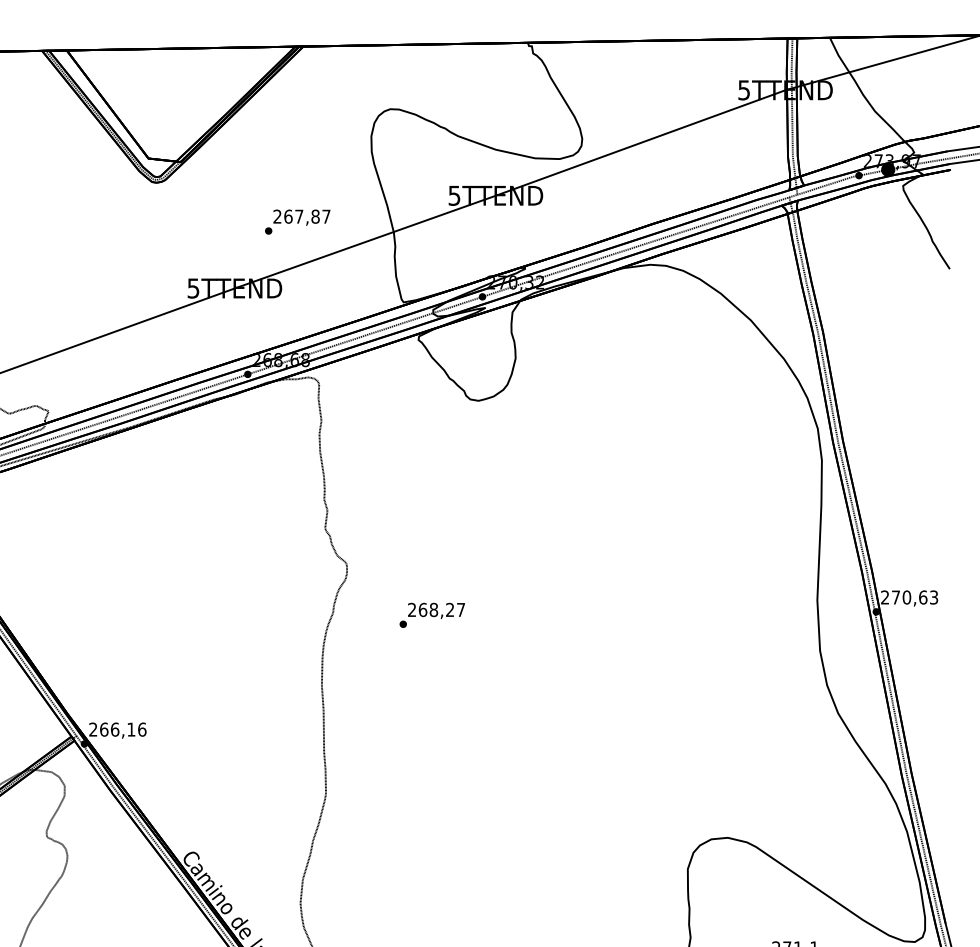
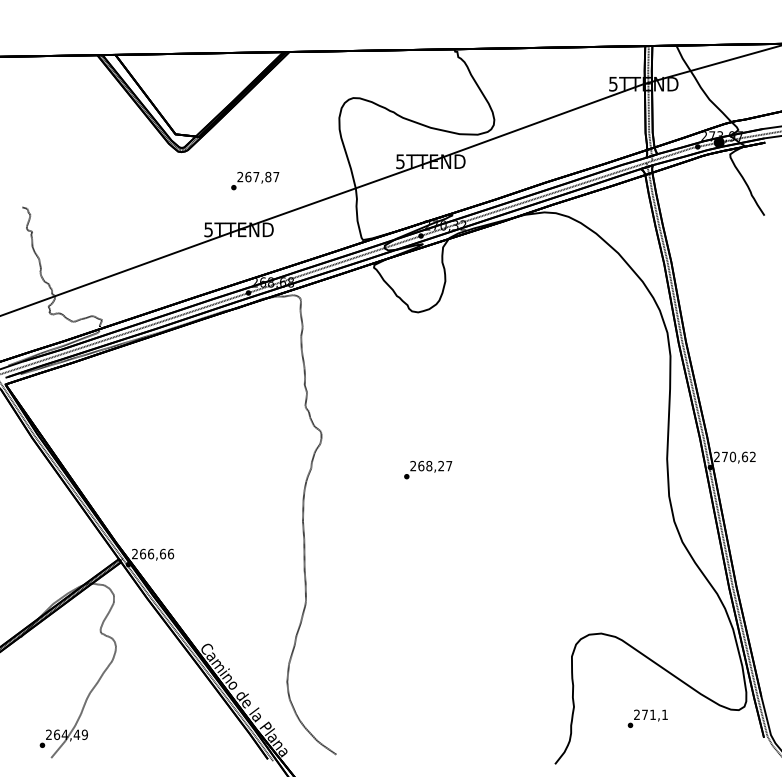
text: (298, 221) -> (255, 180), moved
text: (933, 598) -> (752, 457), 270,63 -> 270,62
text: (432, 615) -> (428, 470), moved
text: (132, 728) -> (163, 553), 266,16 -> 266,66

